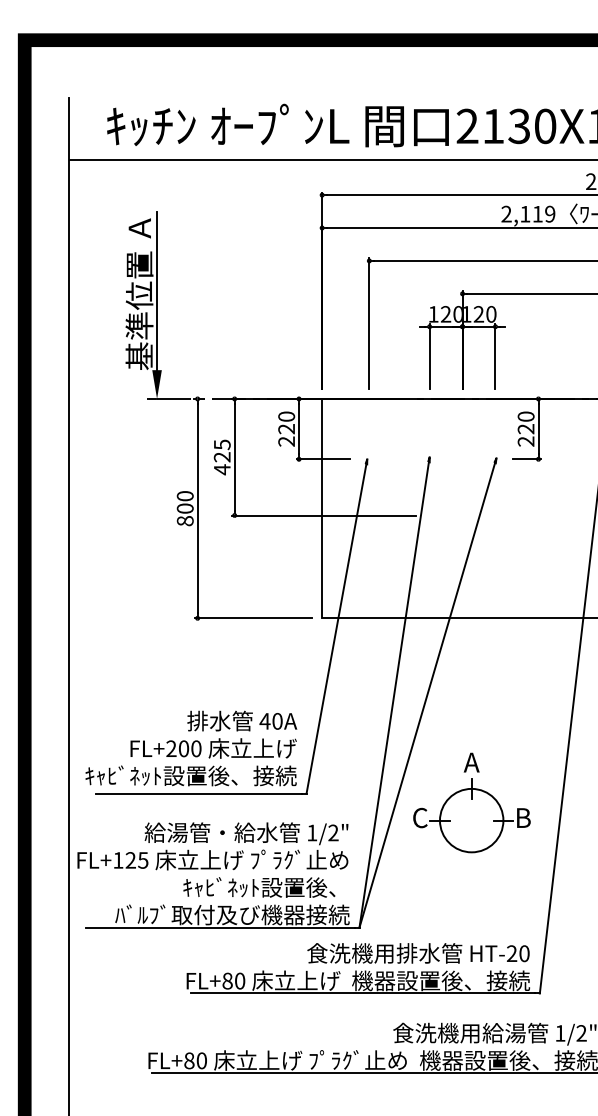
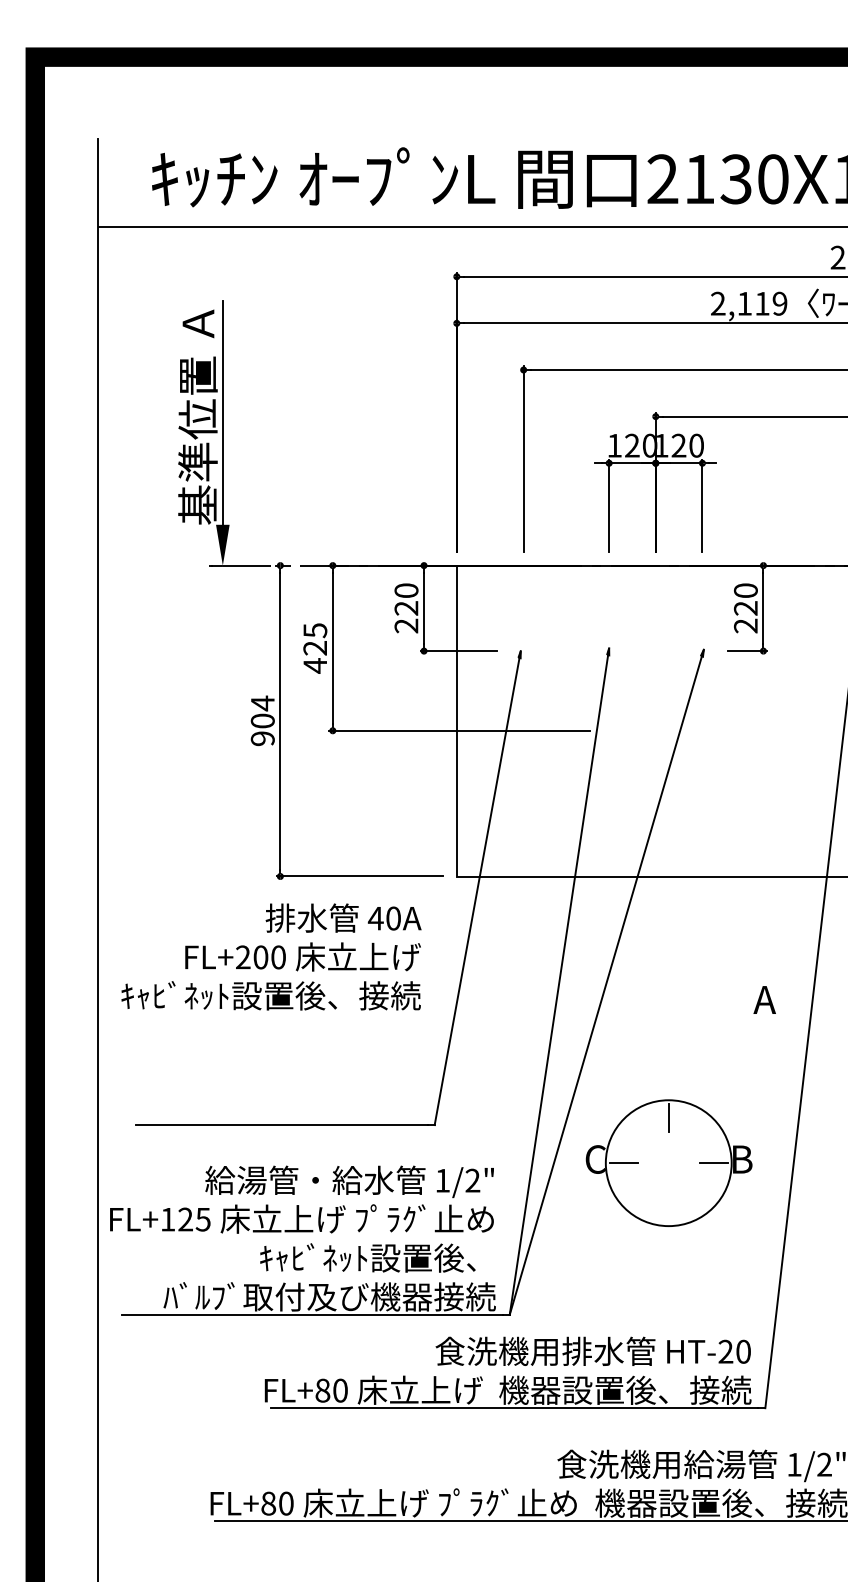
text: (185, 508) -> (262, 720), 800 -> 904
text: (191, 748) -> (271, 956), moved
text: (471, 762) -> (764, 999), moved
circle: (471, 820) -> (668, 1163), size x1.4

